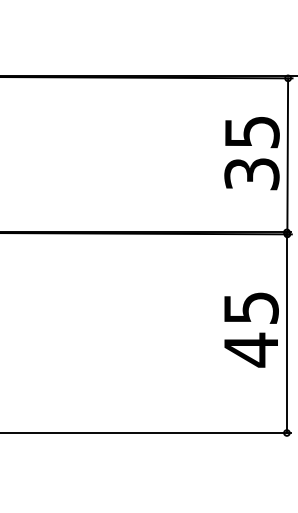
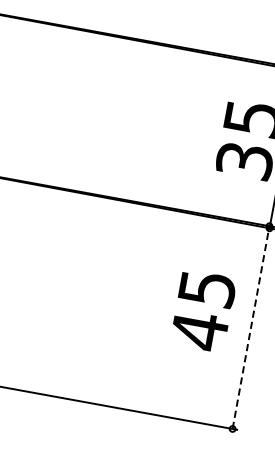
text: (251, 329) -> (203, 310), moved
line: (286, 332) -> (250, 327), solid -> dashed

